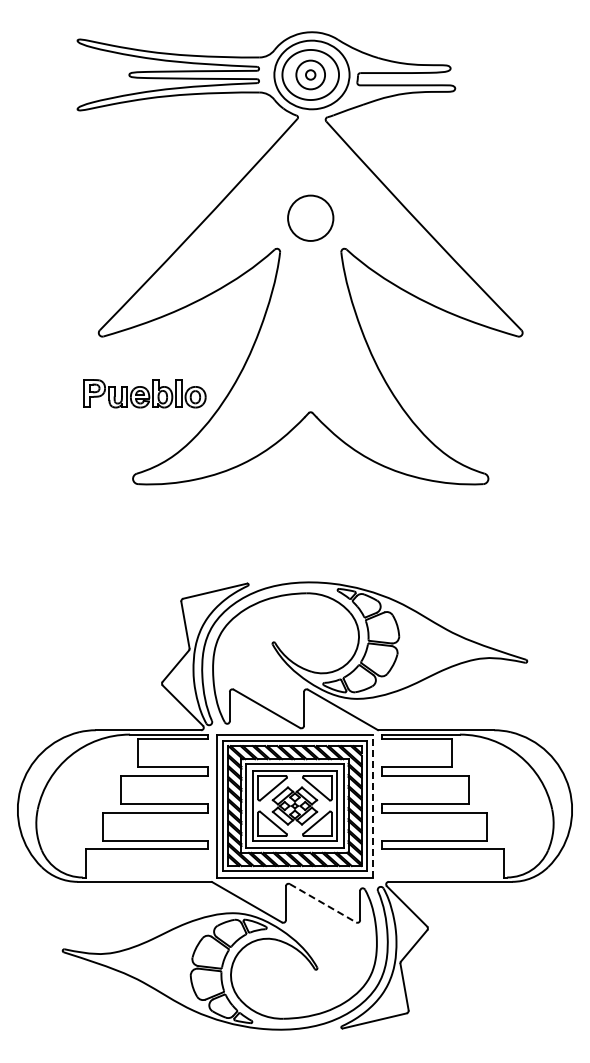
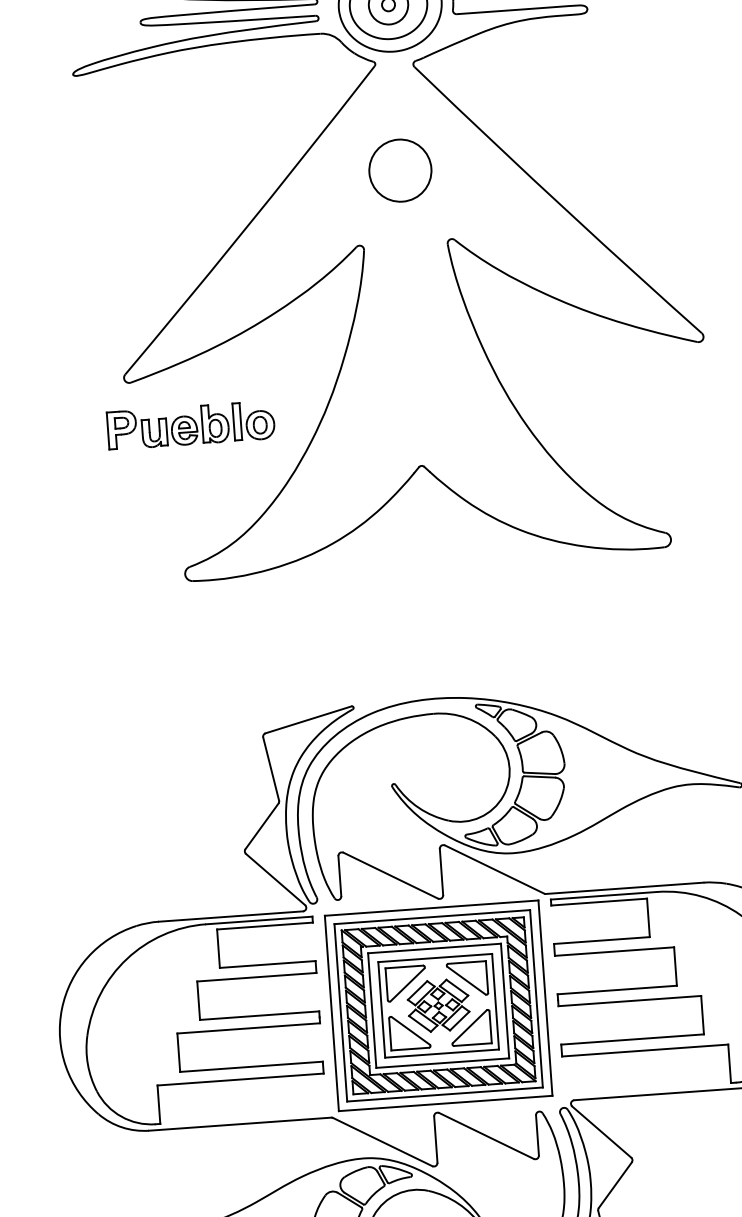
circle: (310, 217) -> (400, 169), moved
part: (144, 393) -> (190, 425), moved
line: (373, 805) -> (545, 997), dashed -> solid
line: (323, 903) -> (487, 1136), dashed -> solid

